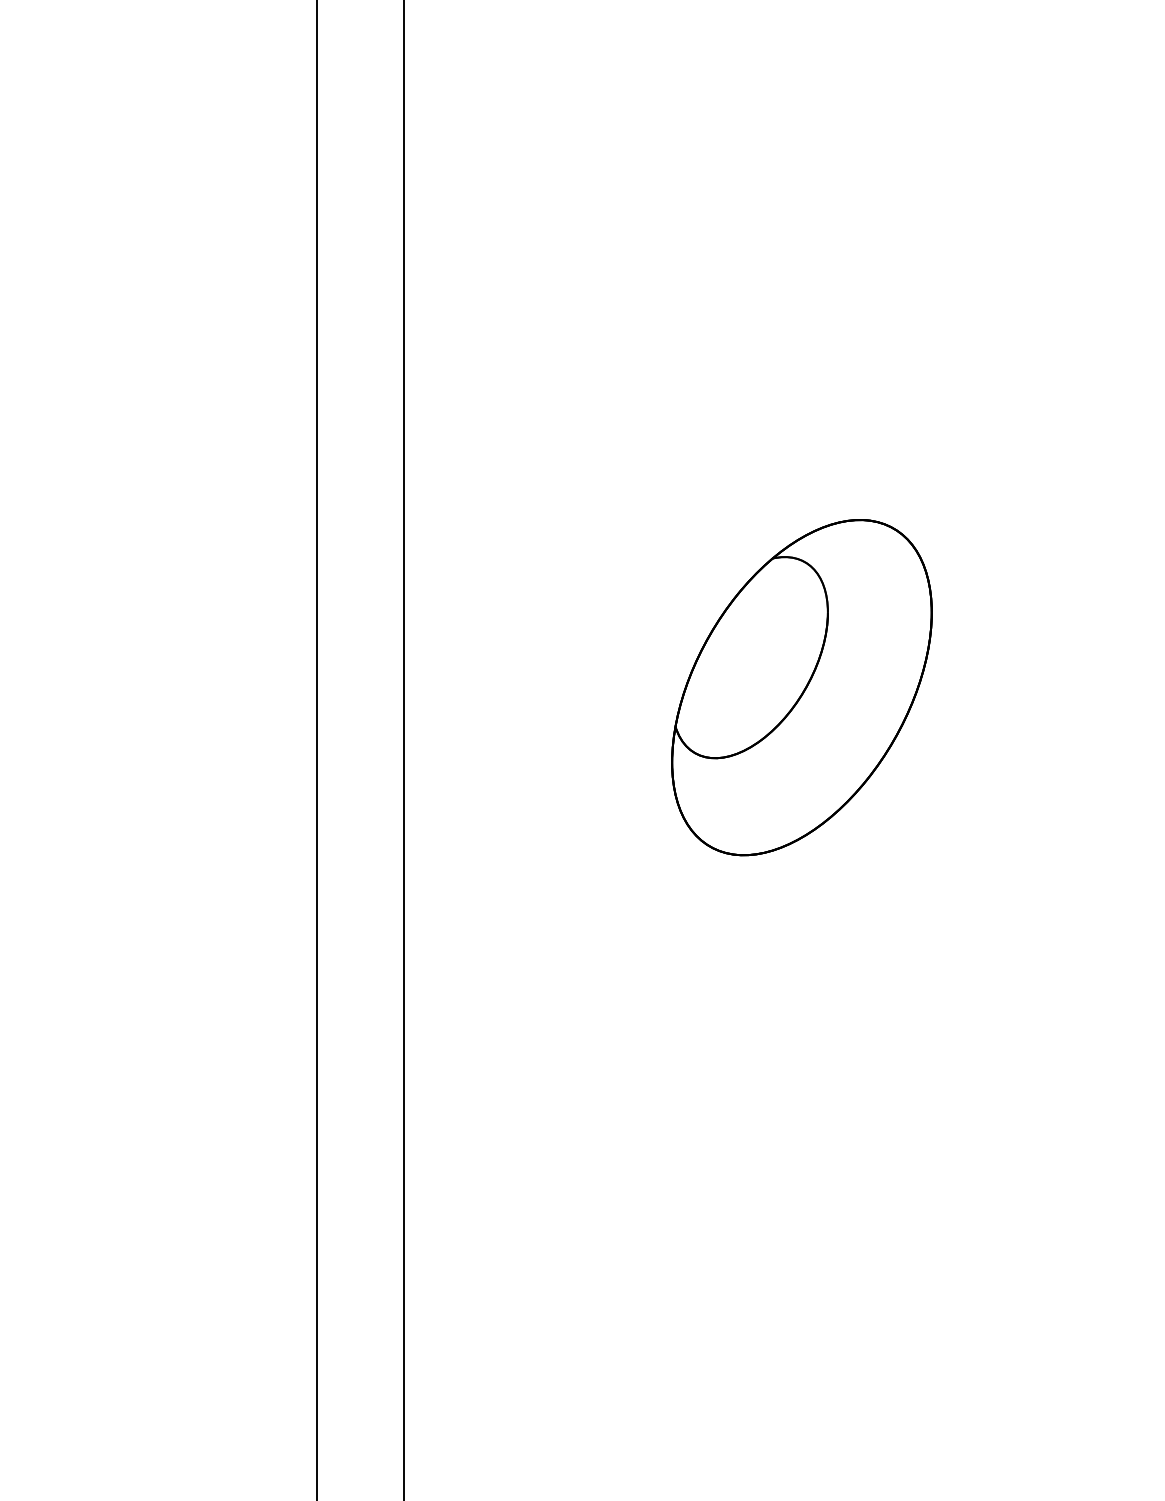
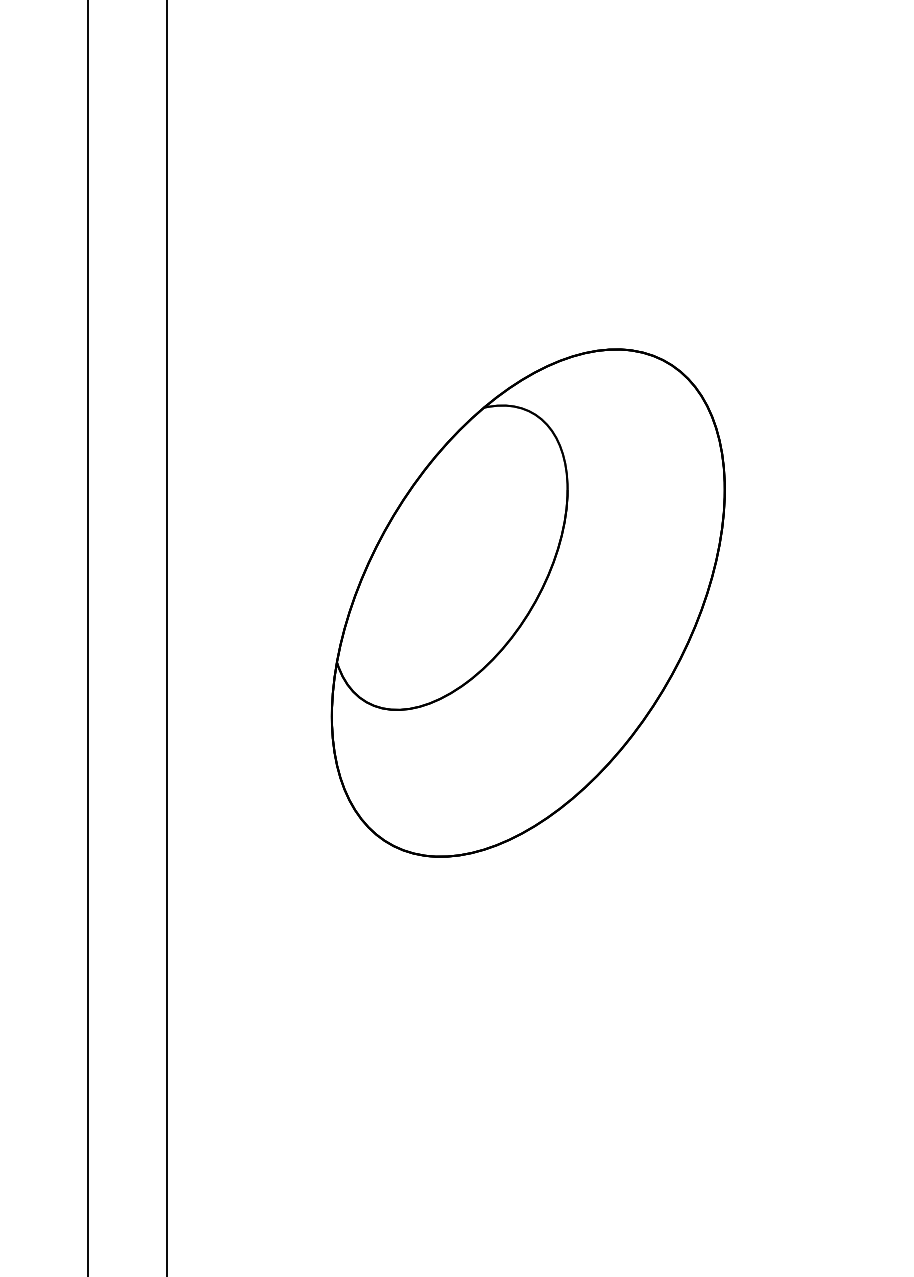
part: (801, 687) -> (527, 602), size x1.67

